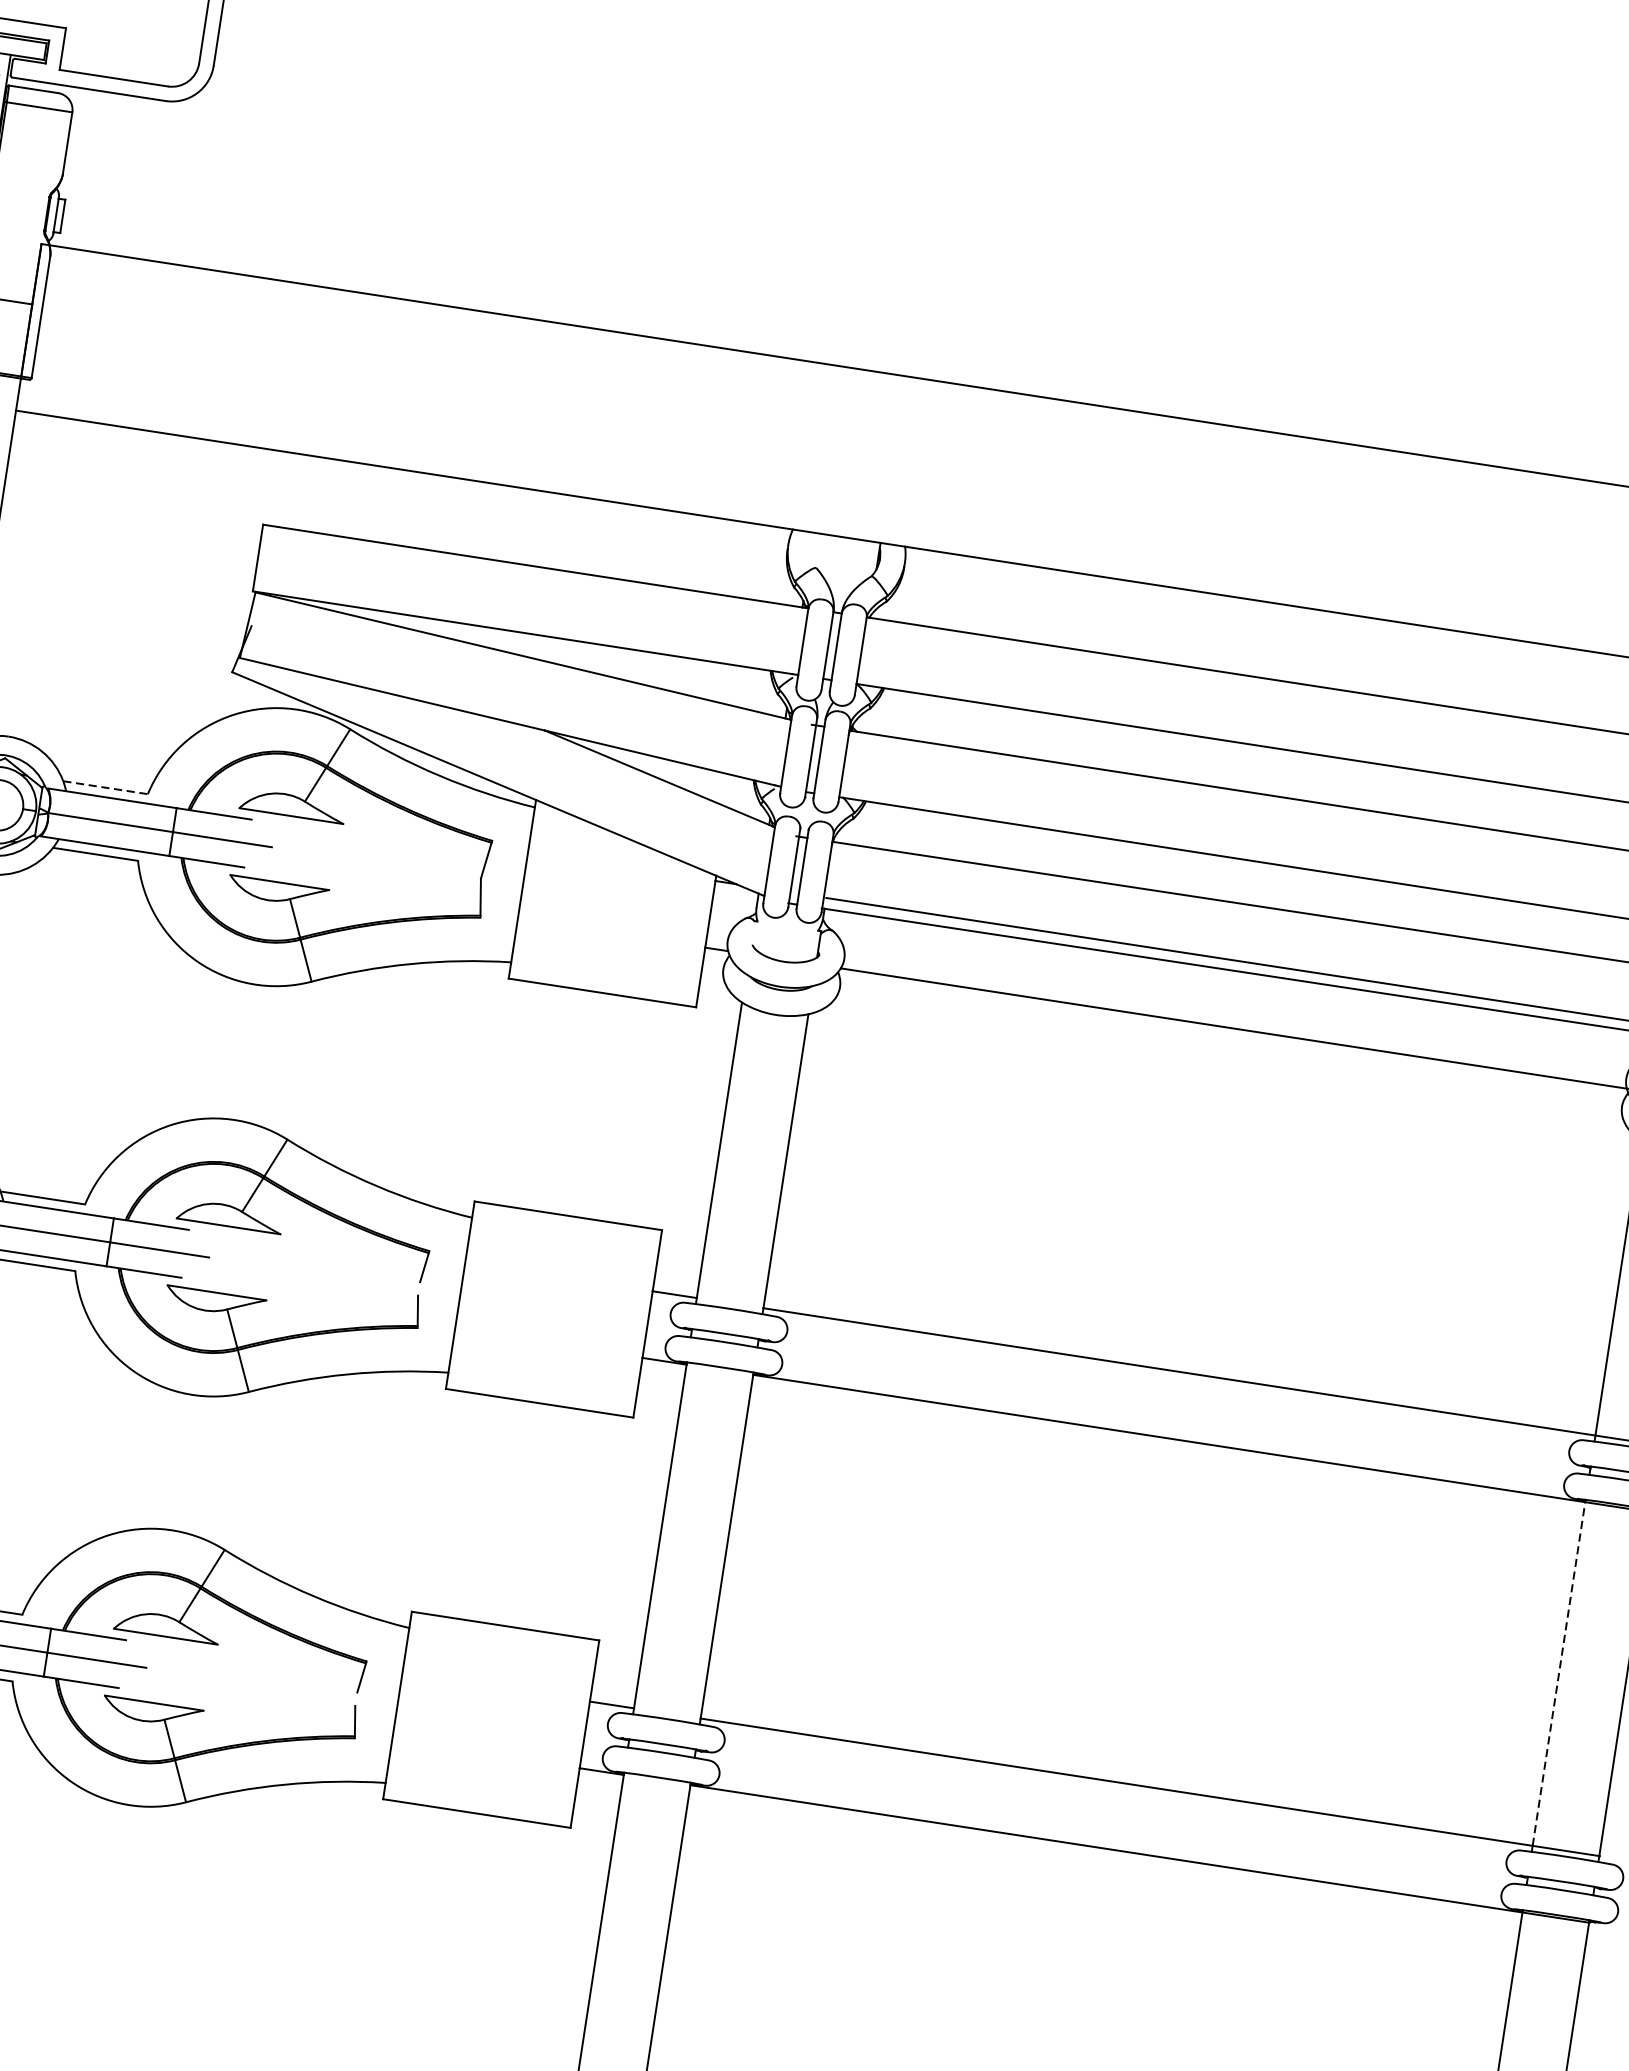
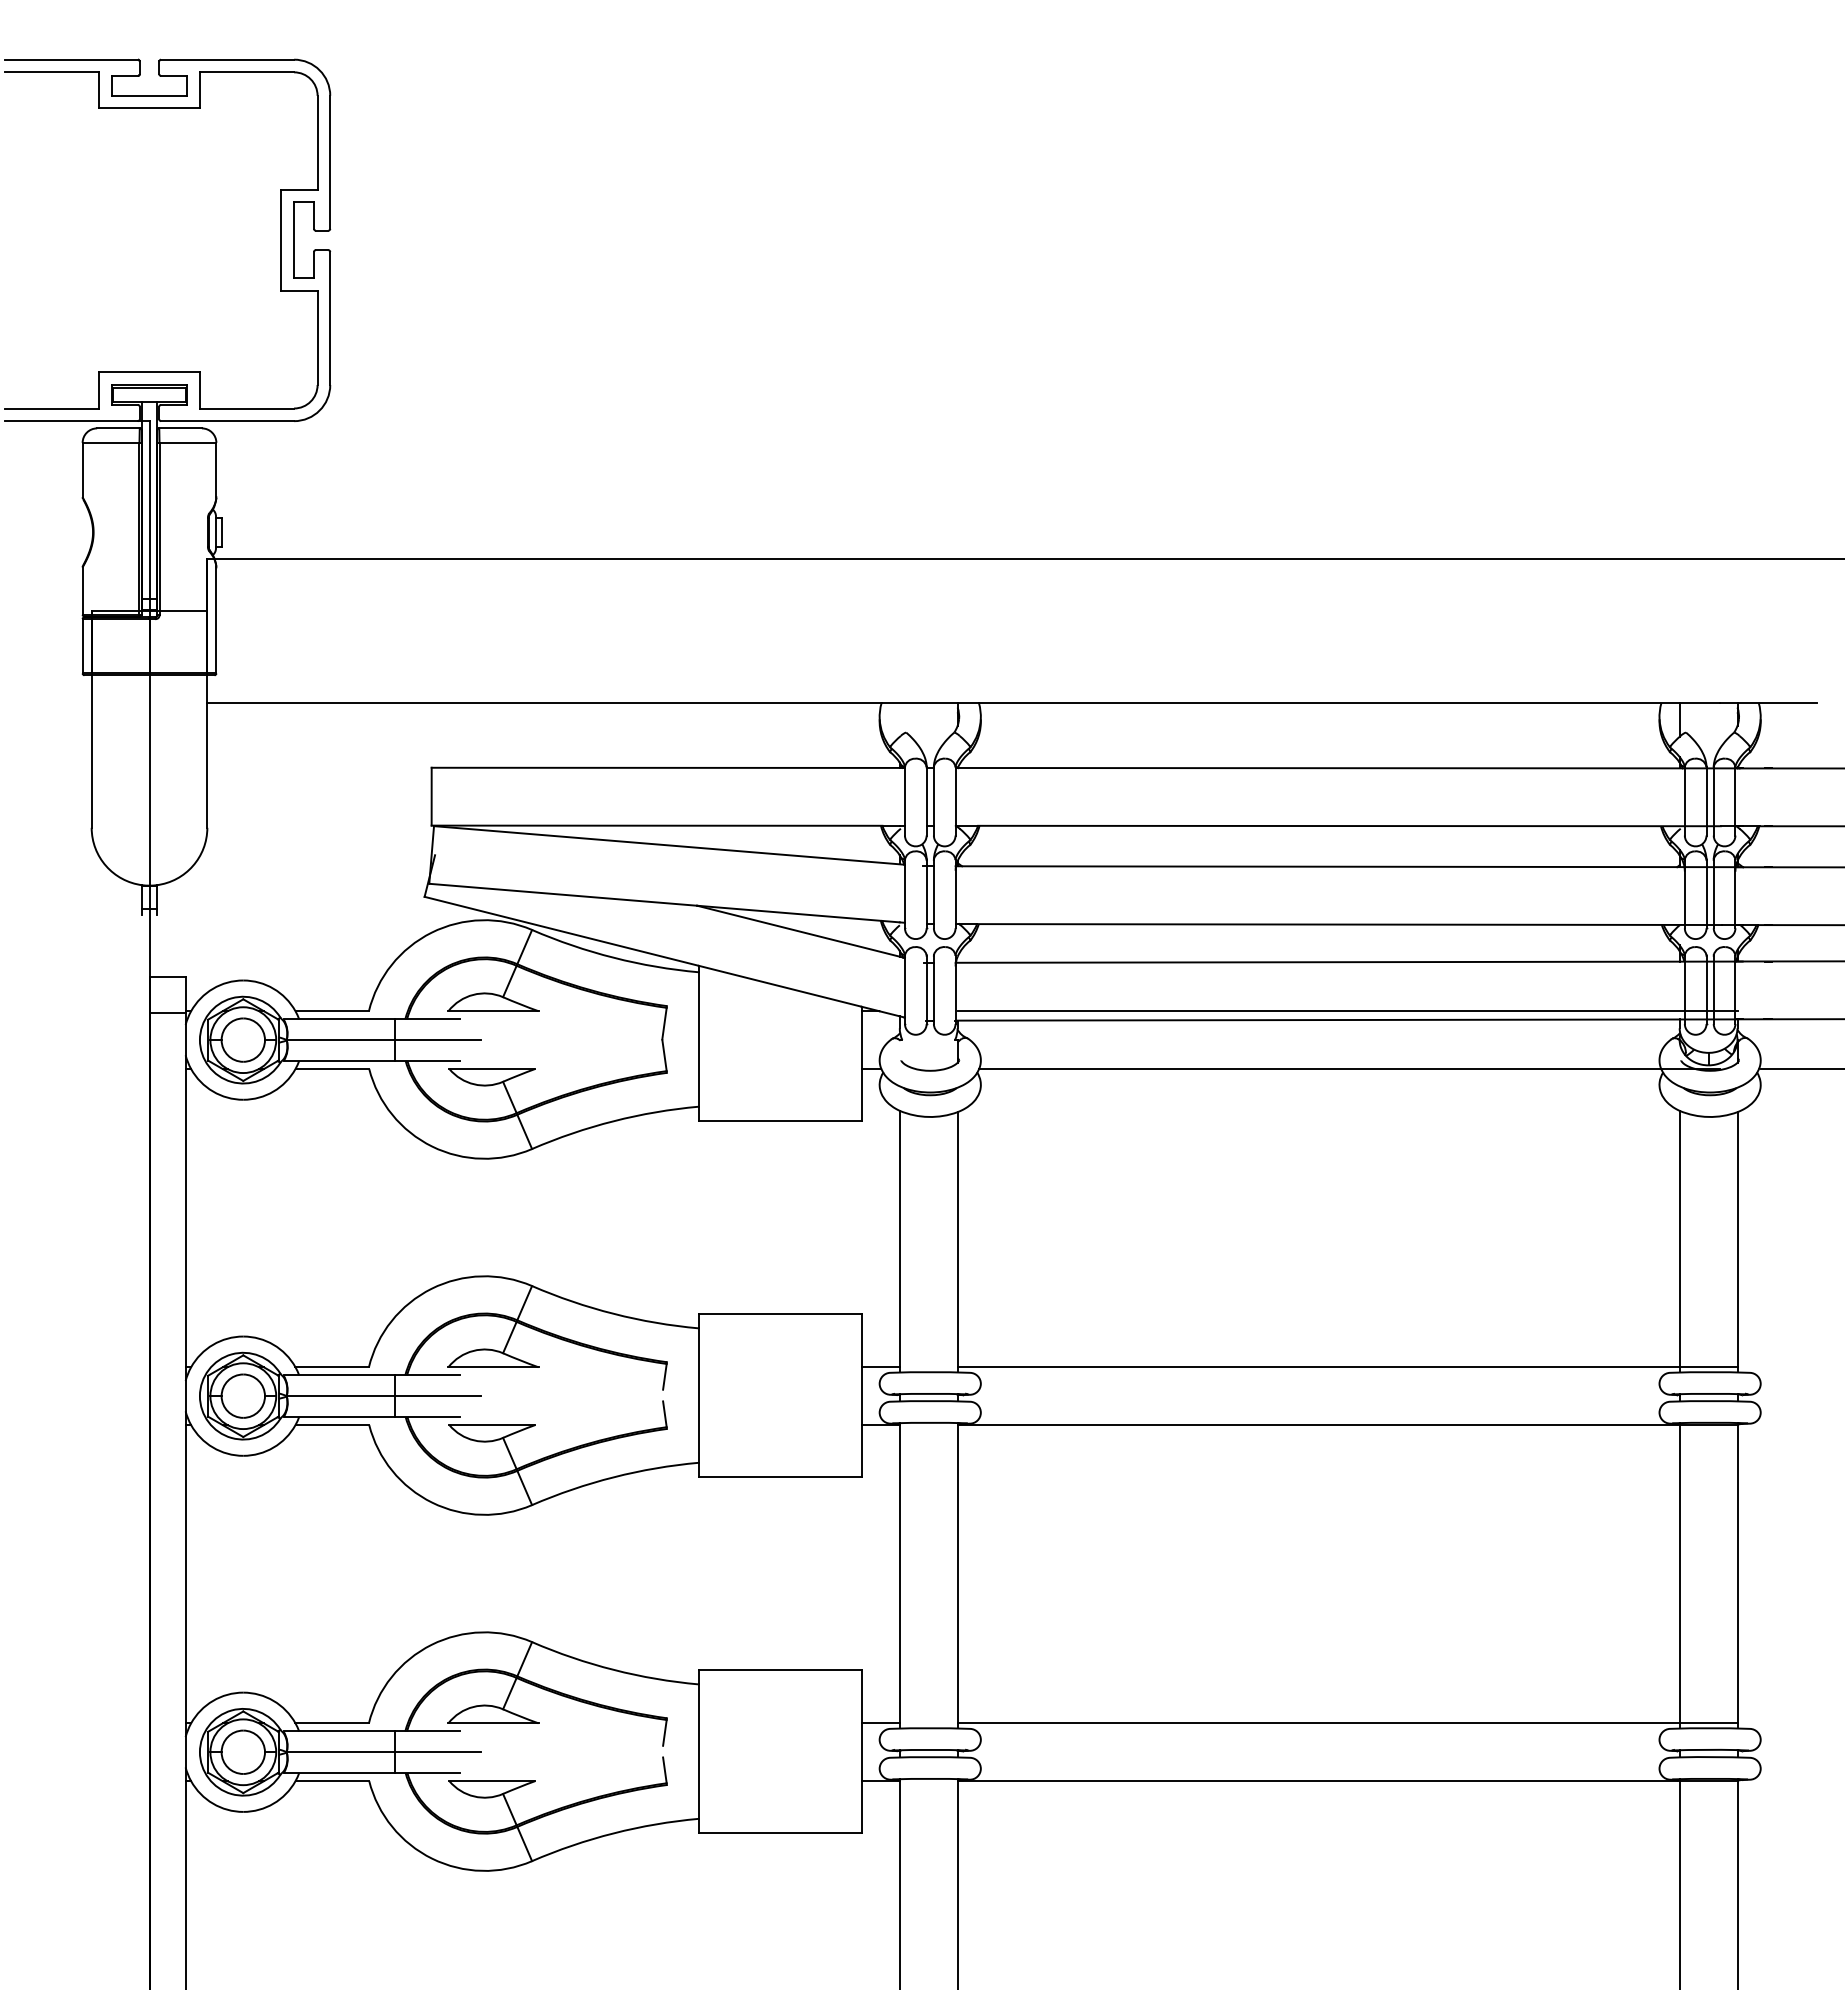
line: (105, 788) -> (332, 1011), dashed -> solid
line: (1558, 1673) -> (1679, 1573), dashed -> solid

